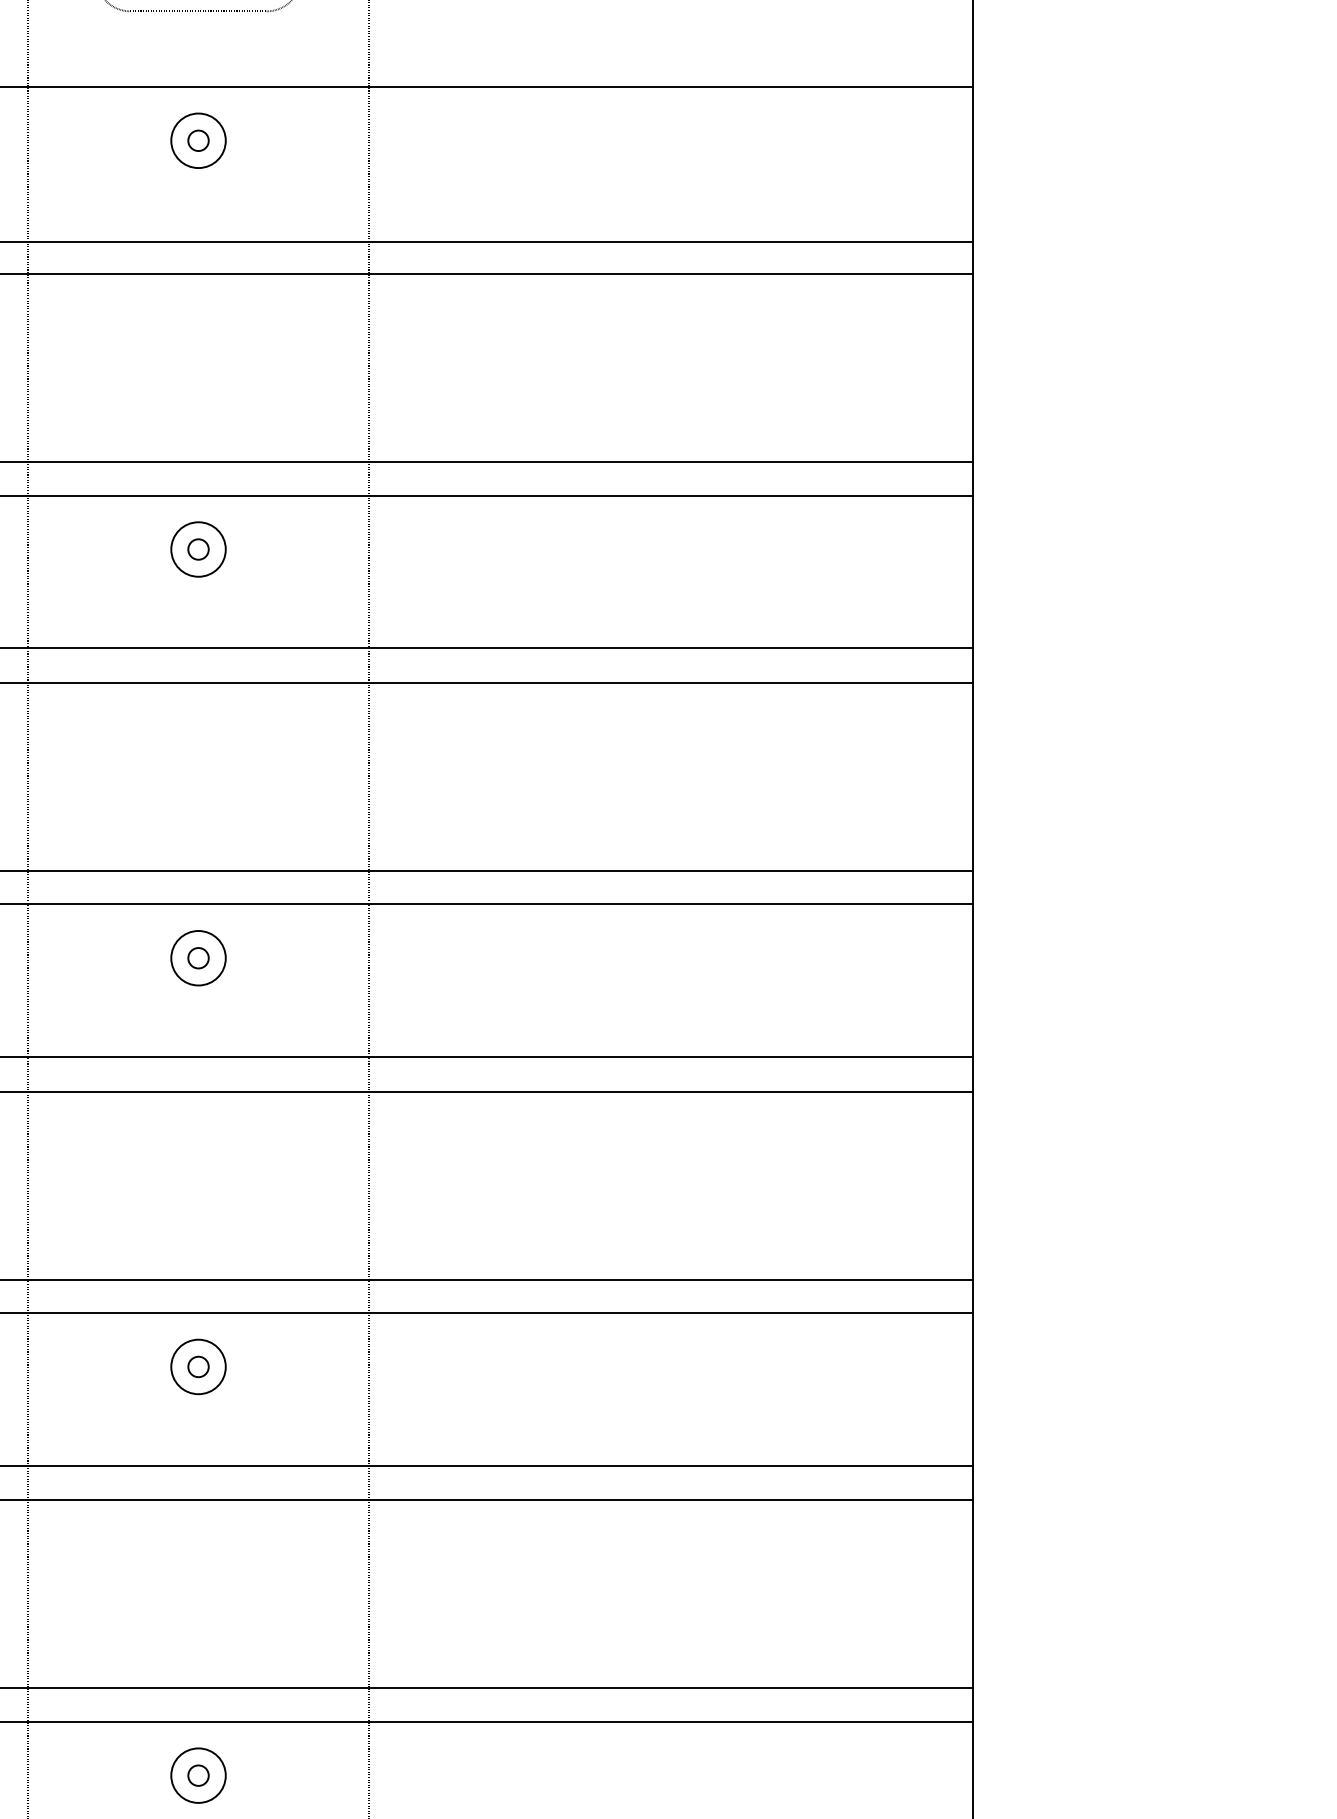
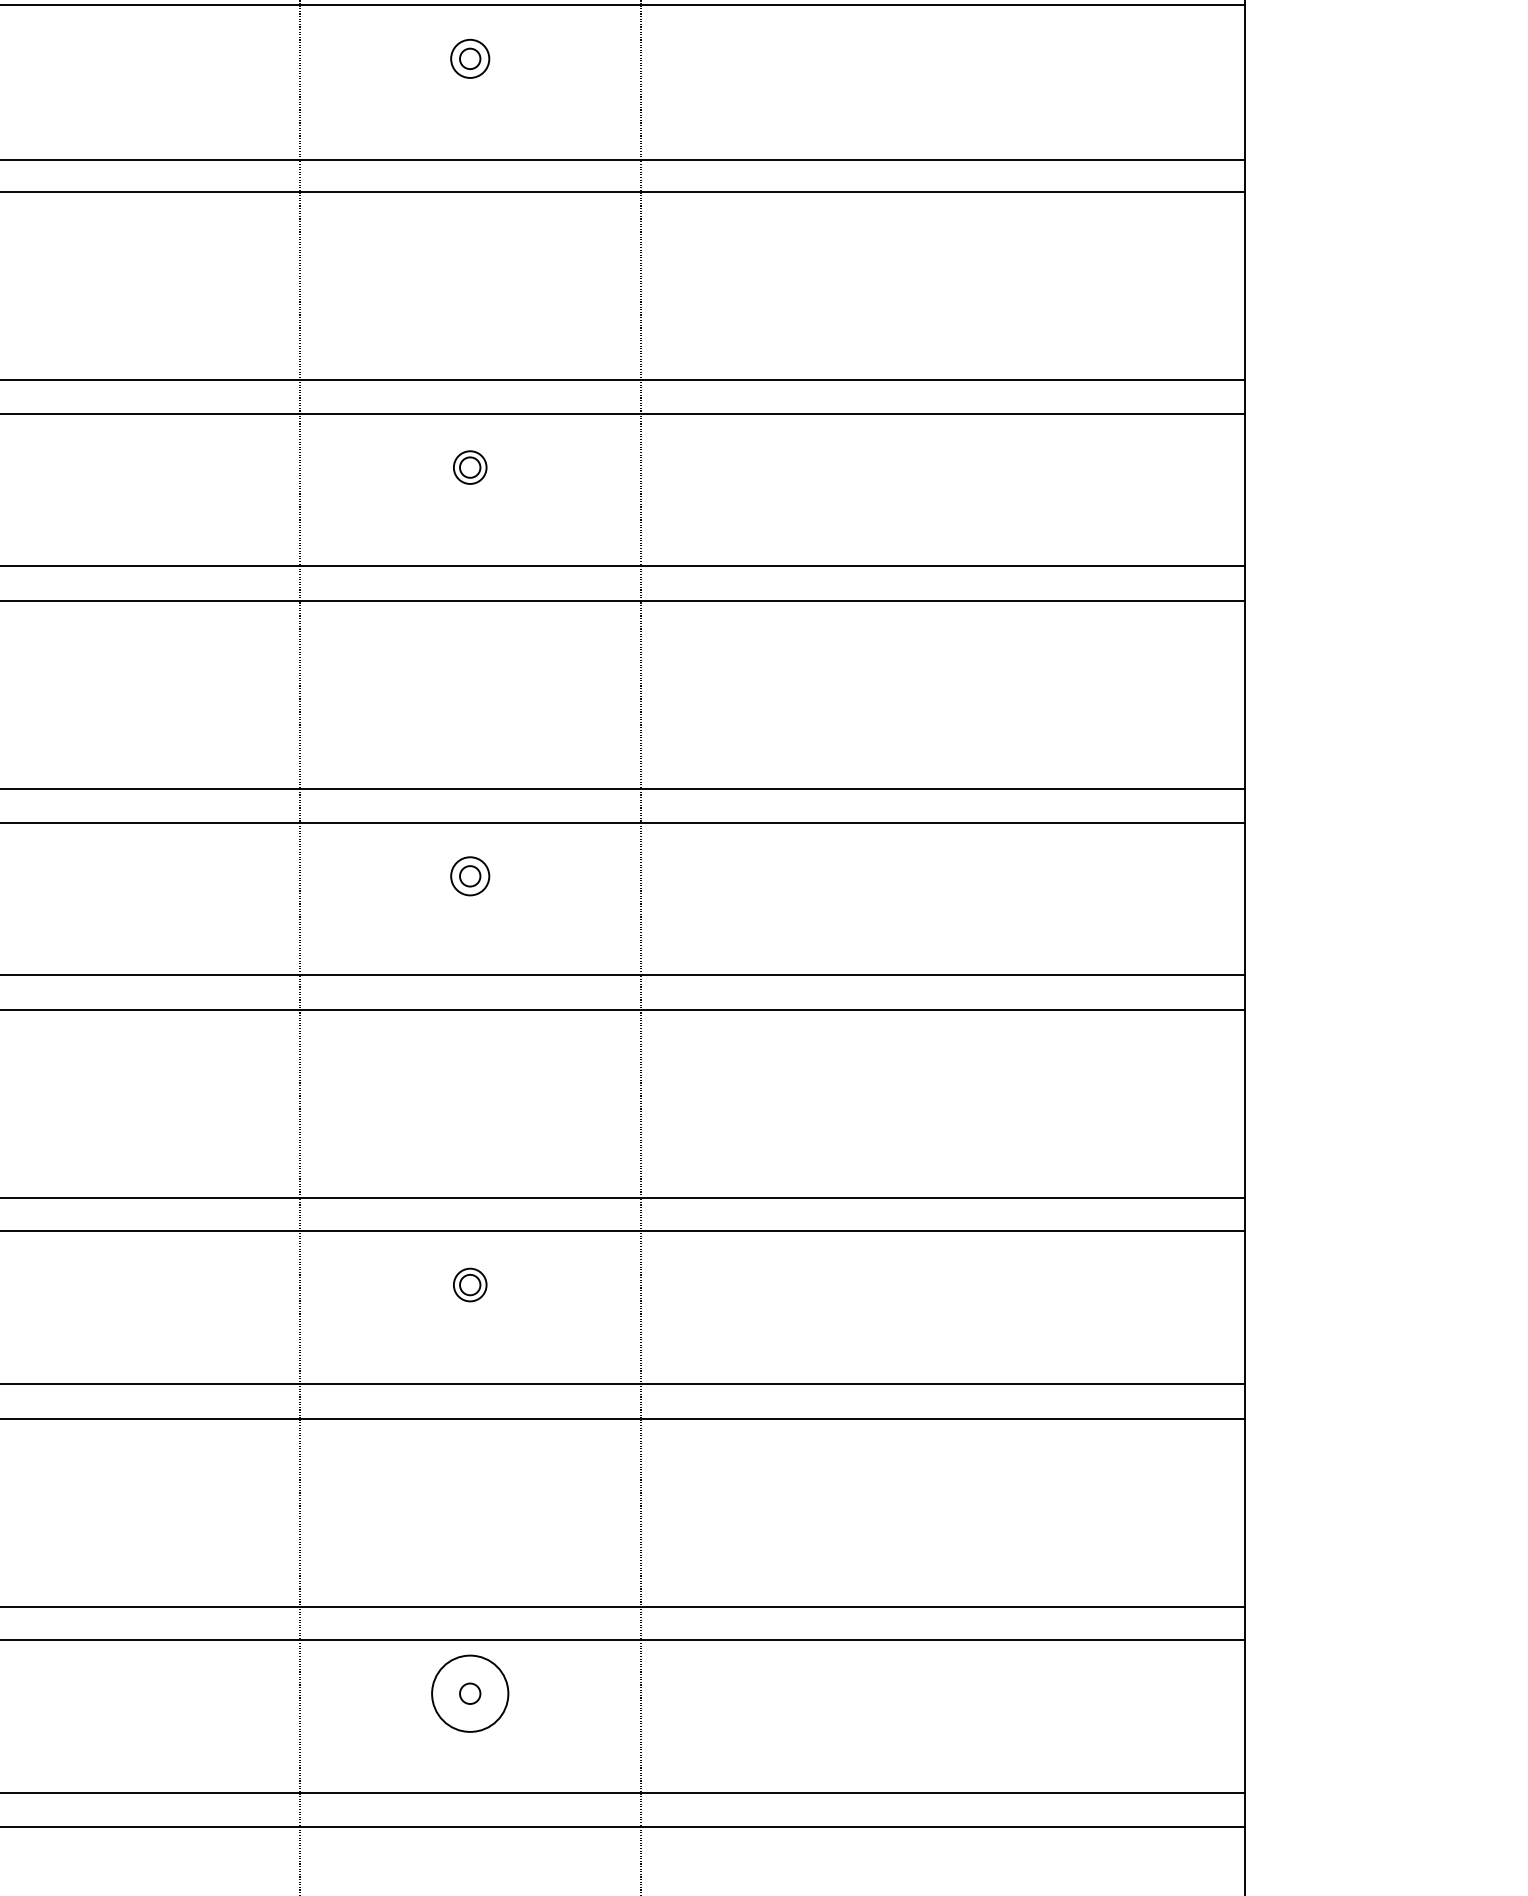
circle: (197, 140) -> (469, 58), size x0.7
circle: (197, 549) -> (469, 467), size x0.6
circle: (197, 958) -> (469, 876), size x0.7
circle: (197, 1366) -> (469, 1284), size x0.6
circle: (197, 1775) -> (469, 1693), size x1.4

